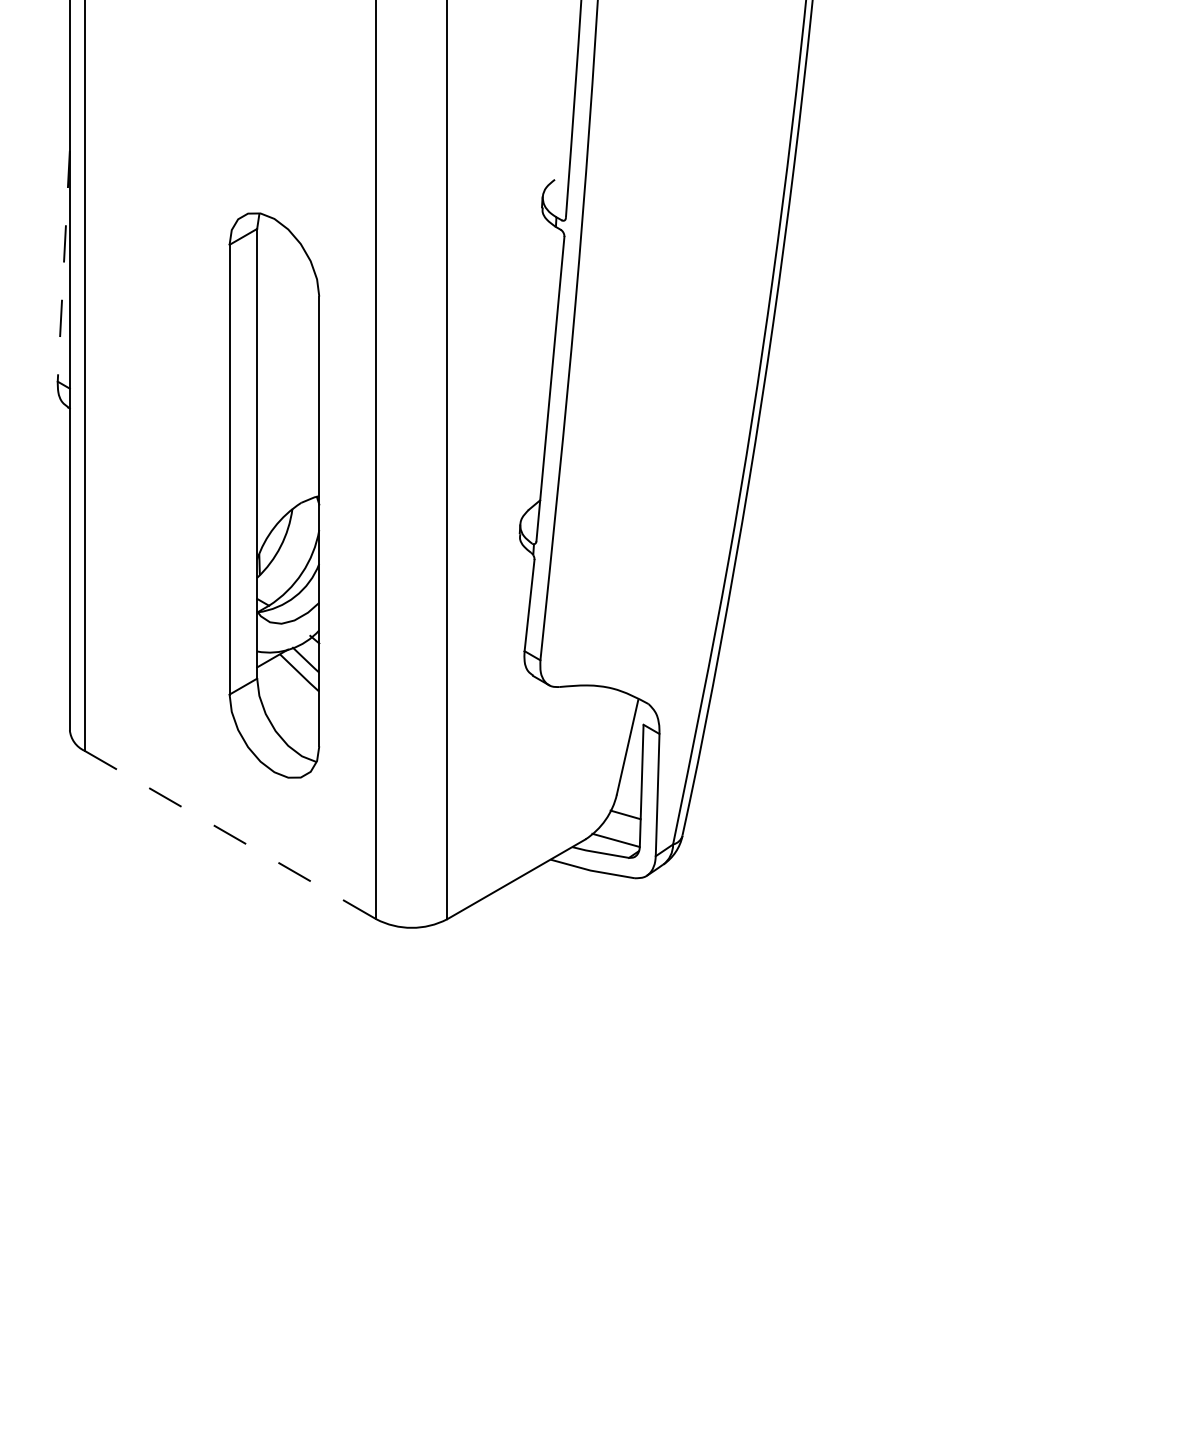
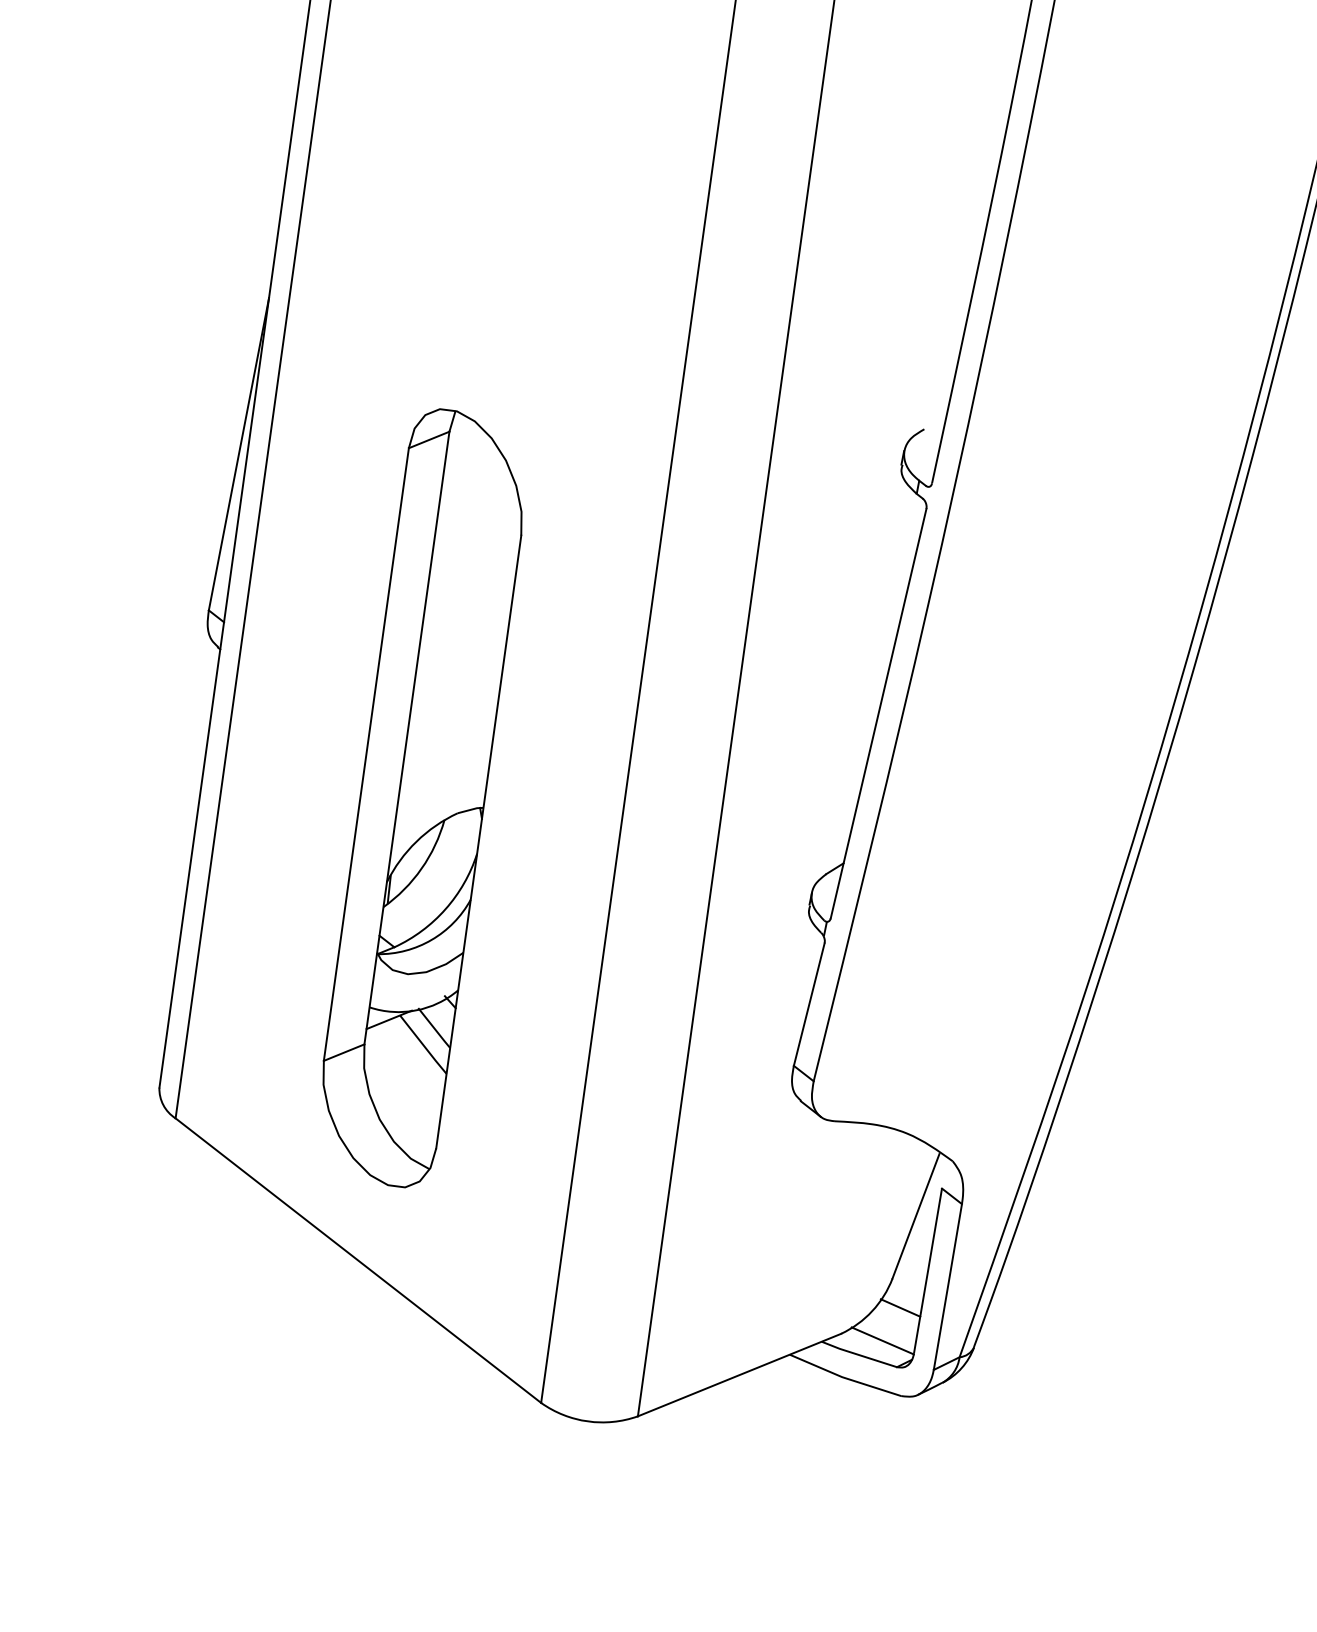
line: (63, 266) -> (238, 454), dashed -> solid
part: (274, 495) -> (422, 798), moved
line: (230, 835) -> (358, 1261), dashed -> solid

